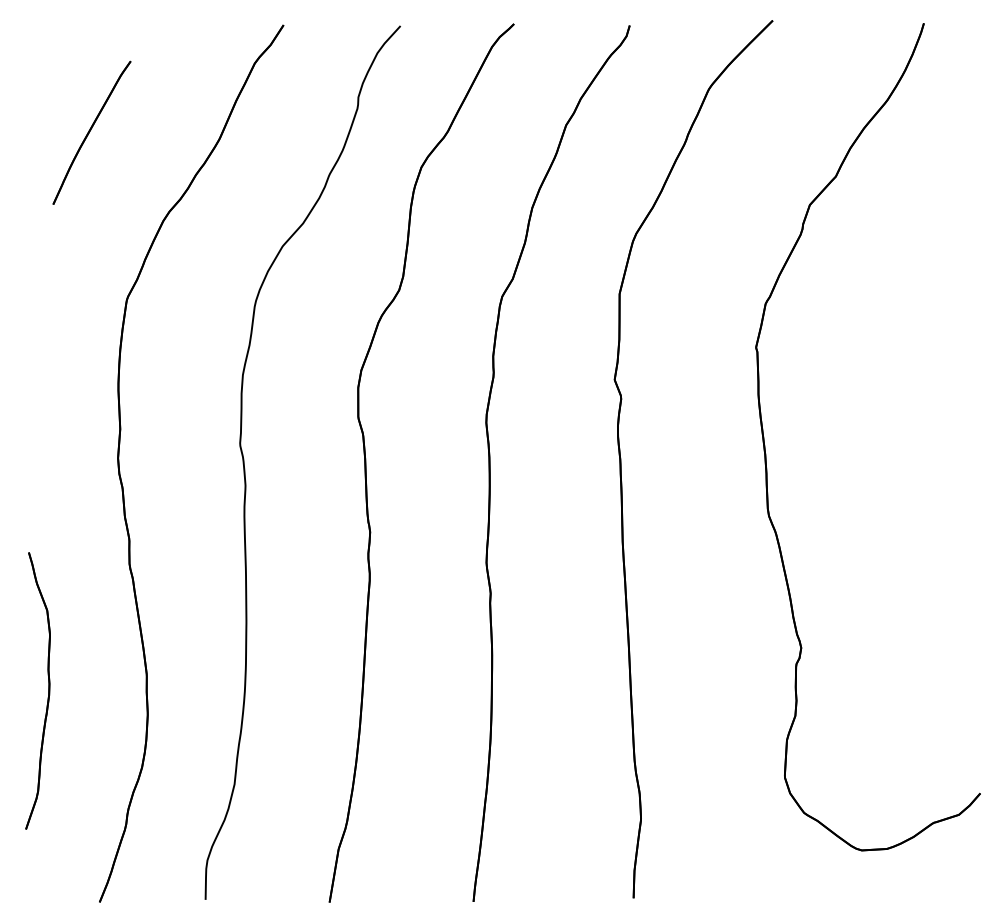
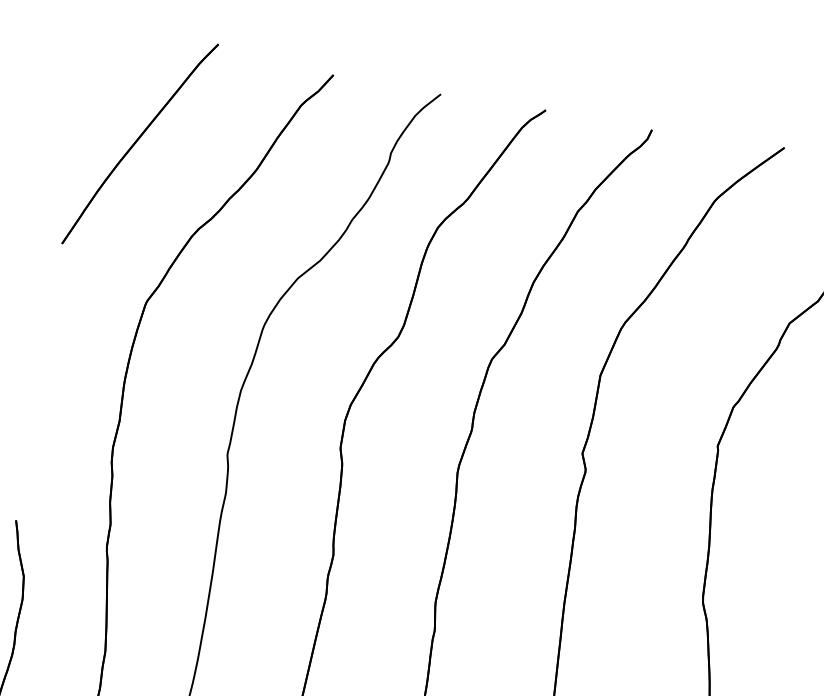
part: (91, 132) -> (139, 143), size x1.67

